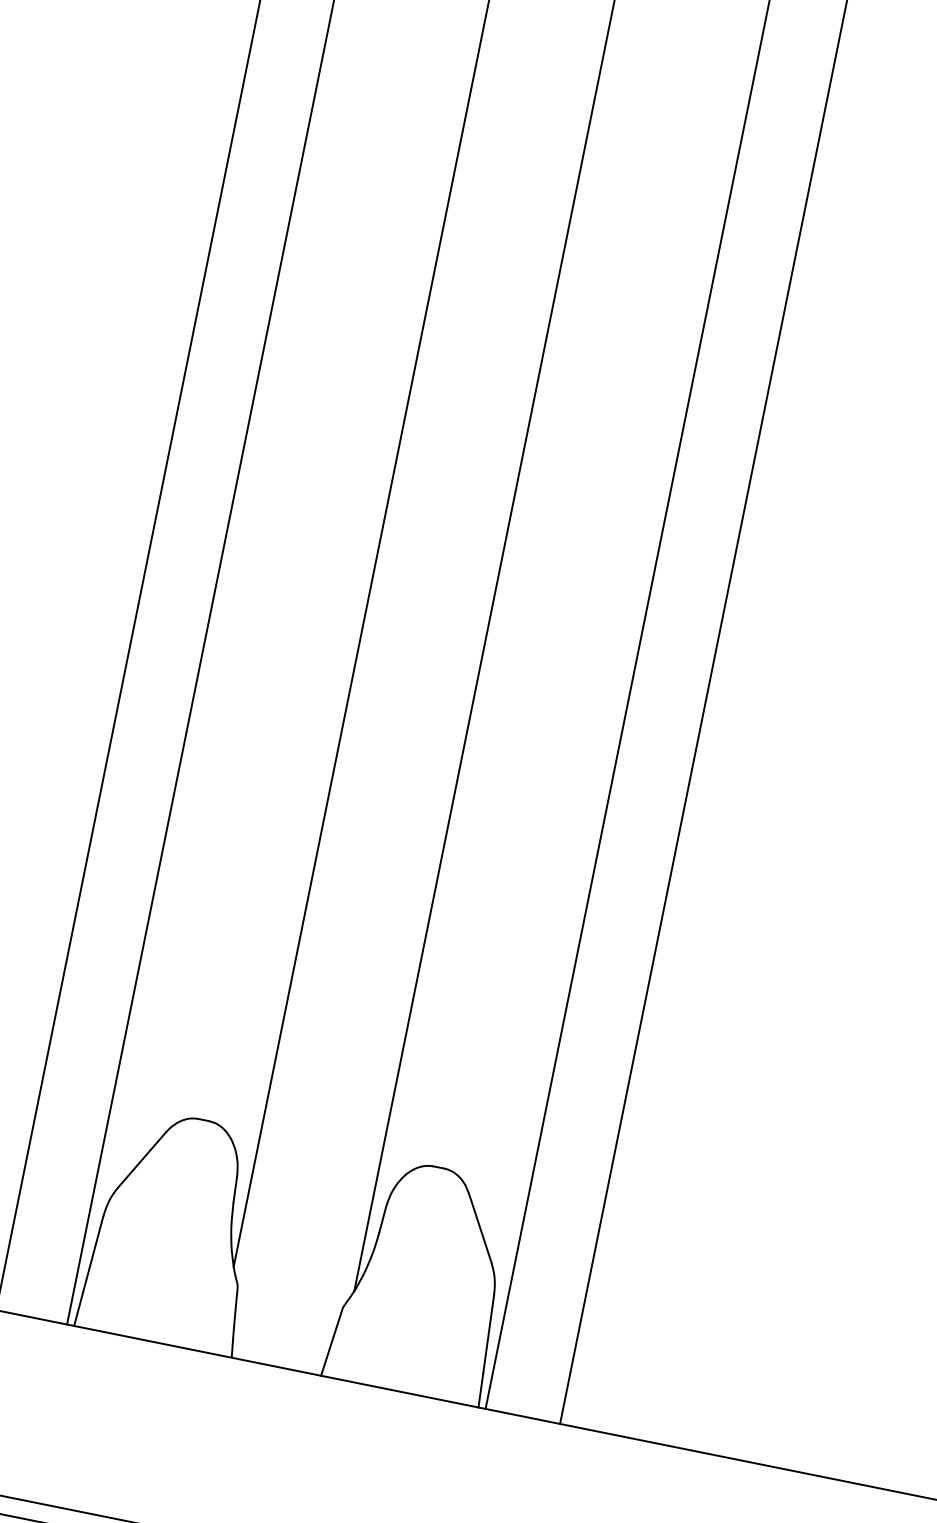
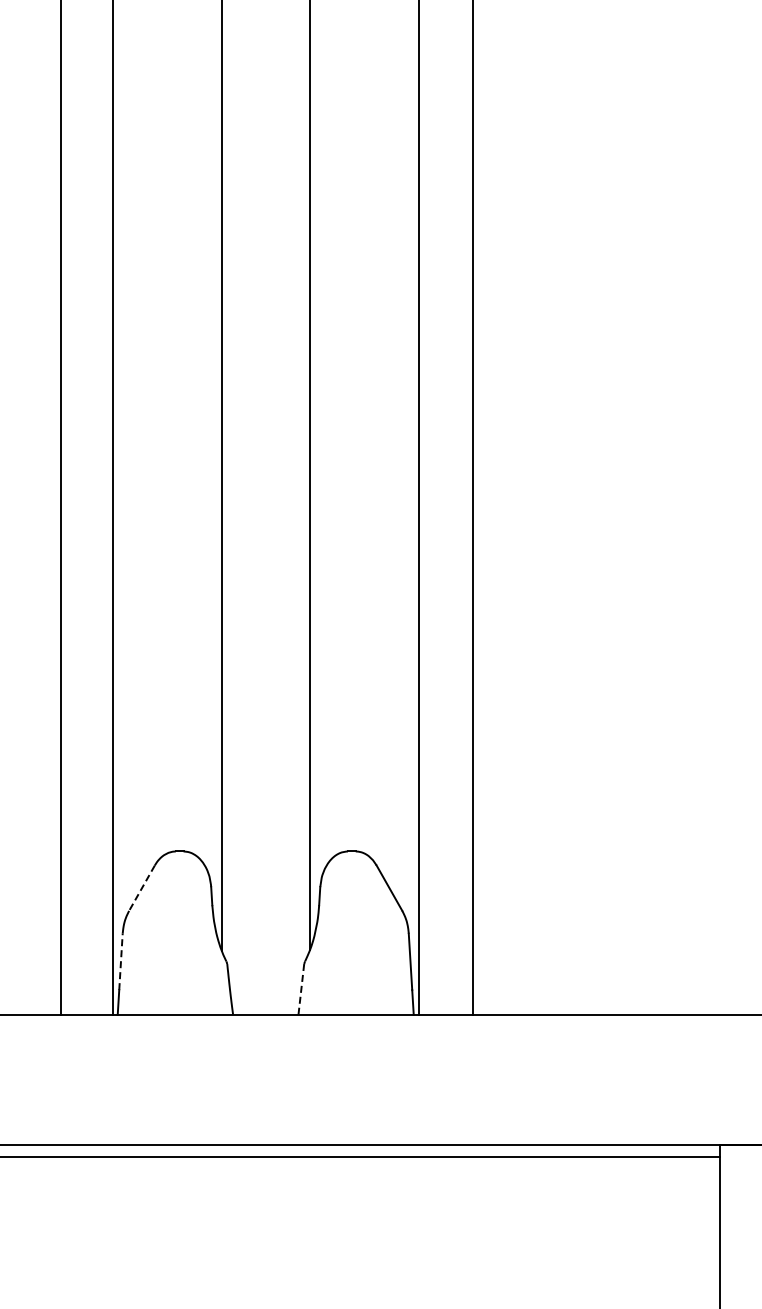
line: (141, 1160) -> (141, 888), solid -> dashed
line: (93, 1254) -> (121, 961), solid -> dashed
line: (332, 1342) -> (301, 989), solid -> dashed

